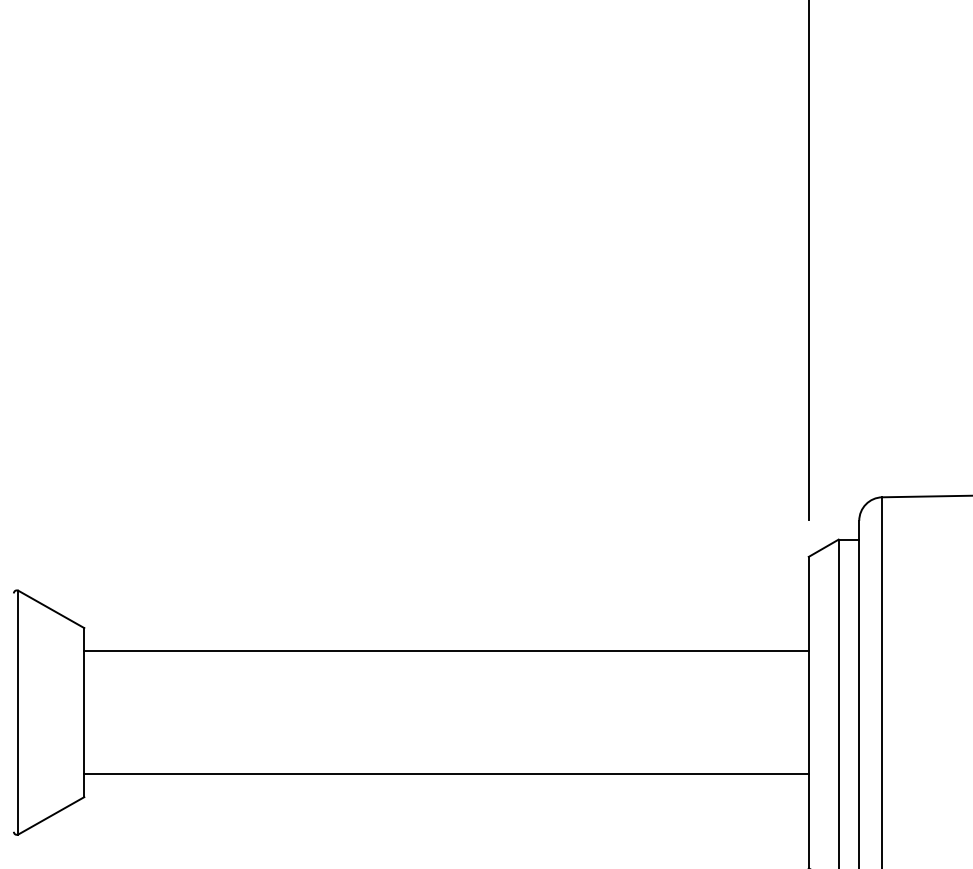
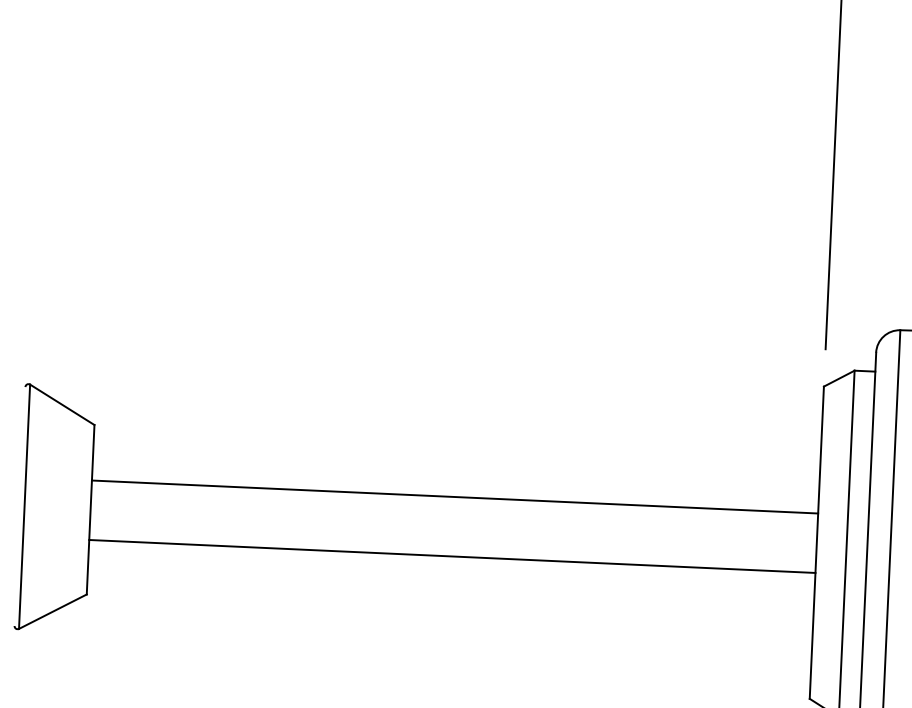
line: (446, 651) -> (455, 497), moved
line: (446, 773) -> (452, 556), moved

